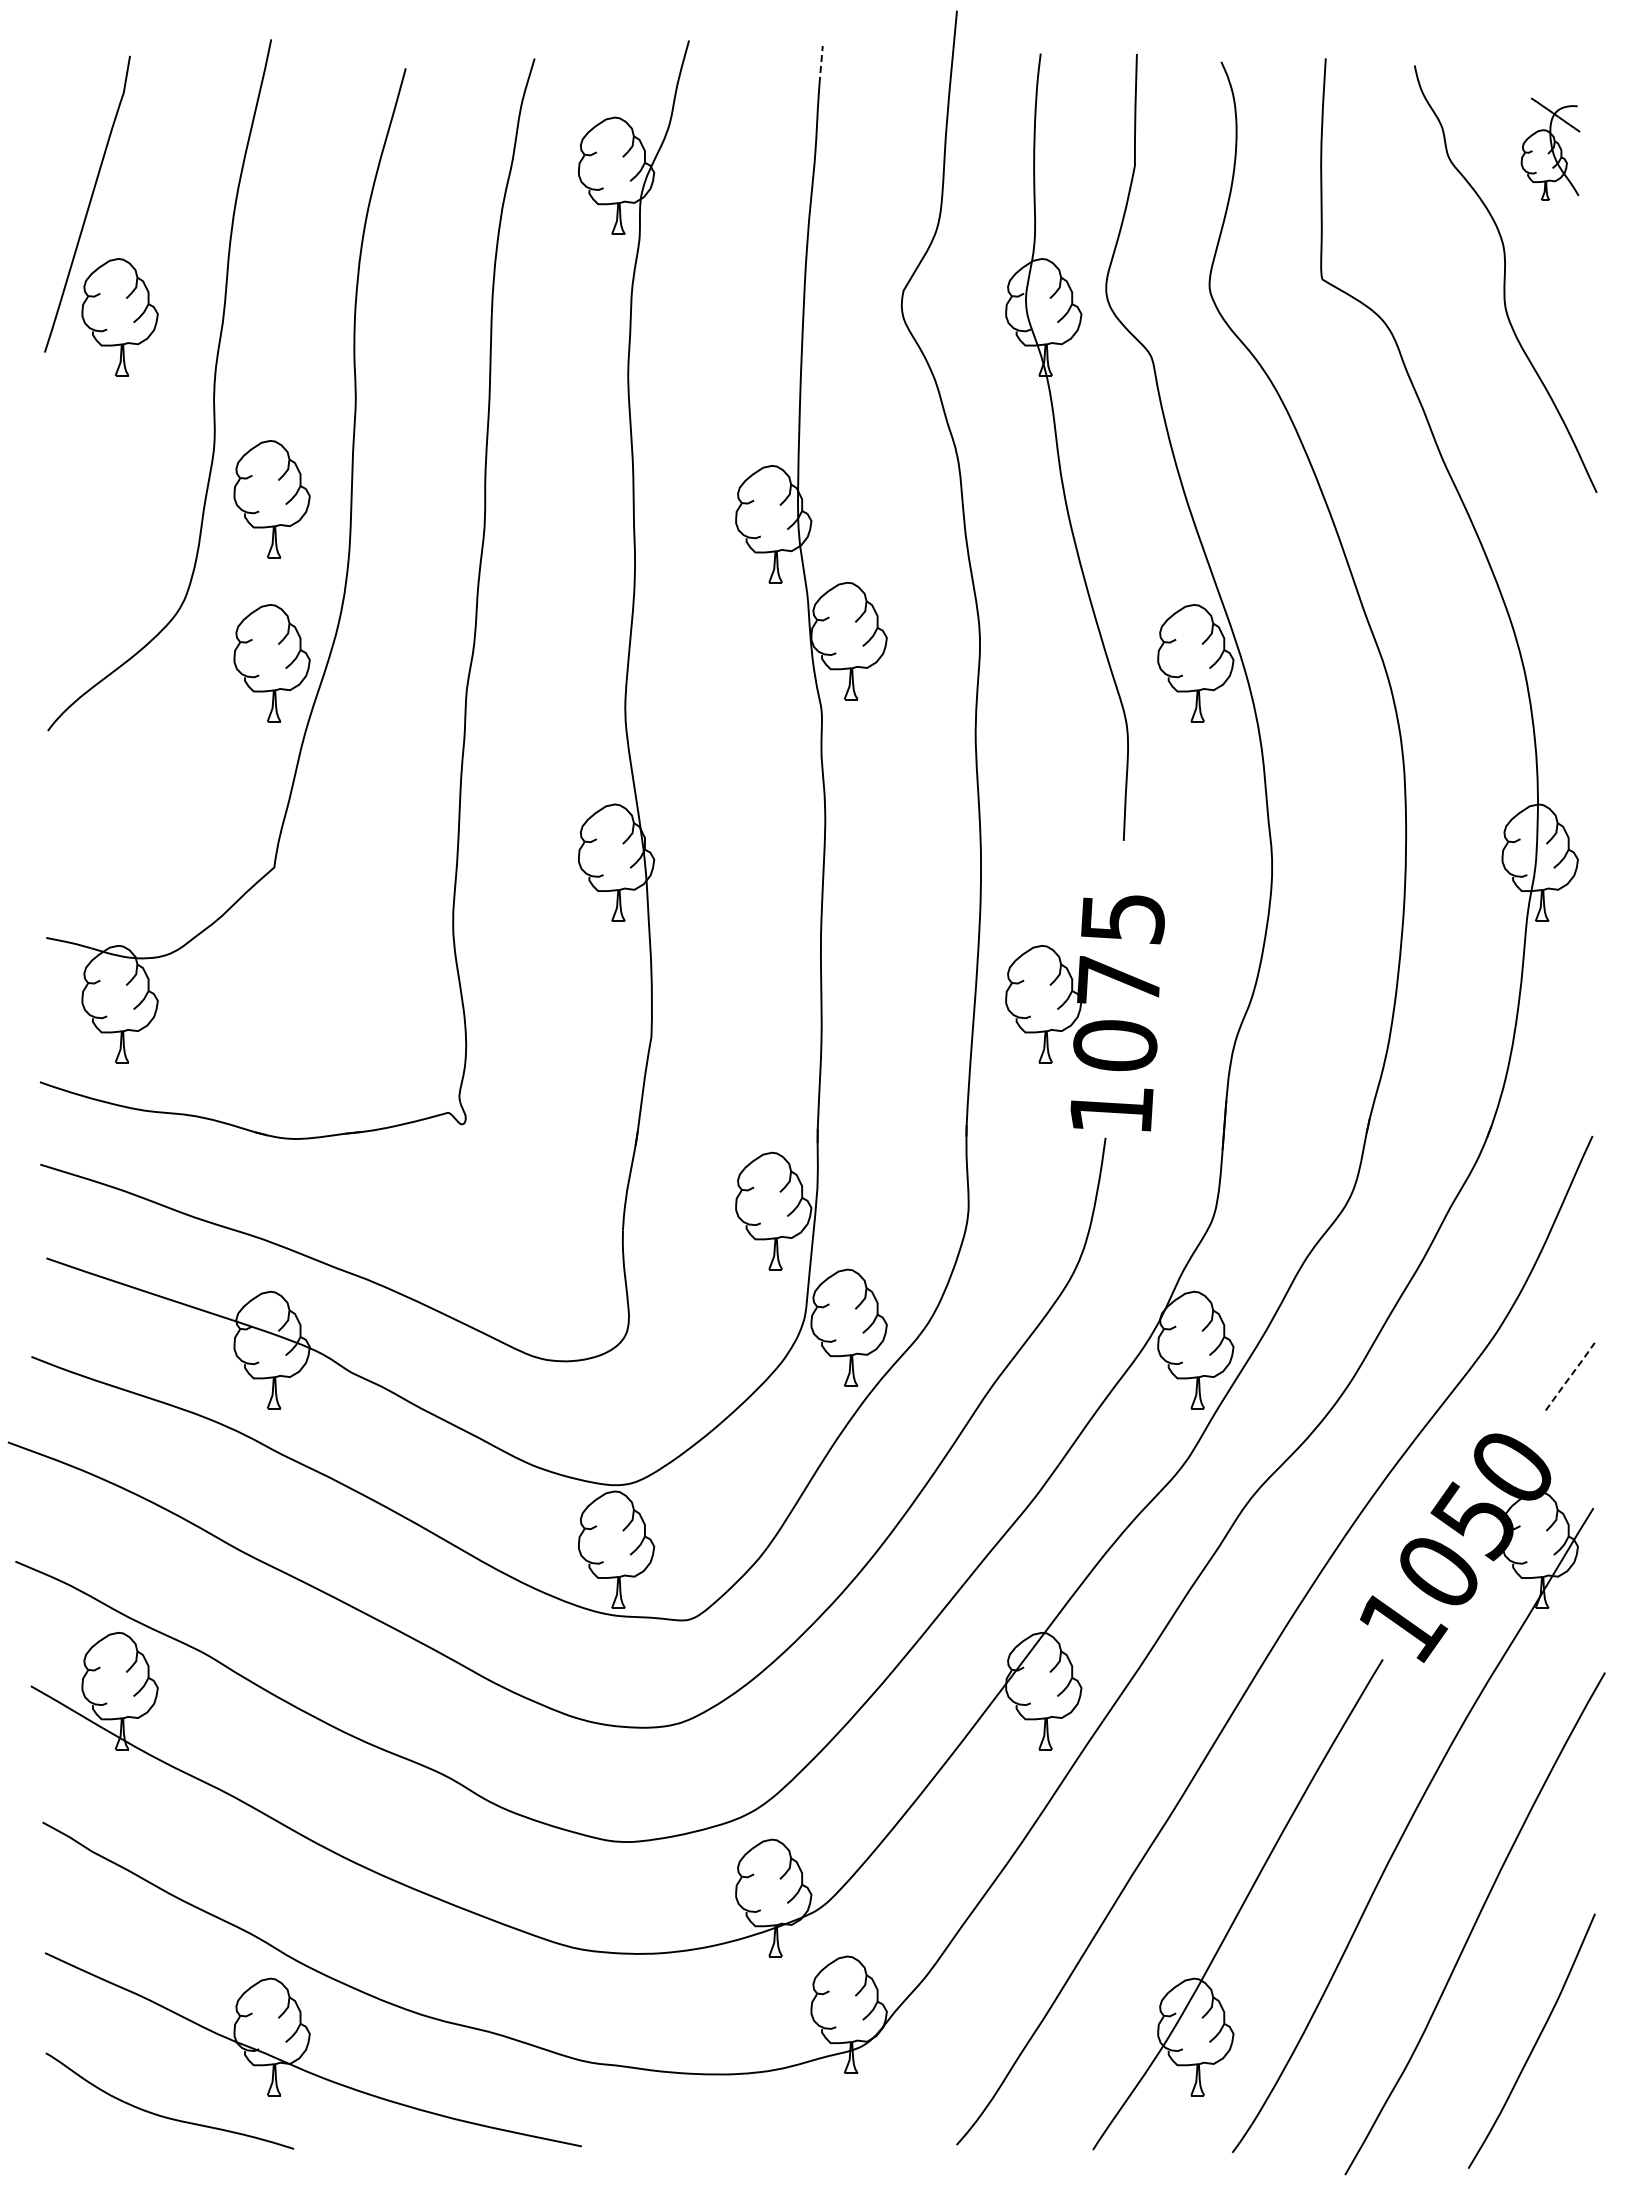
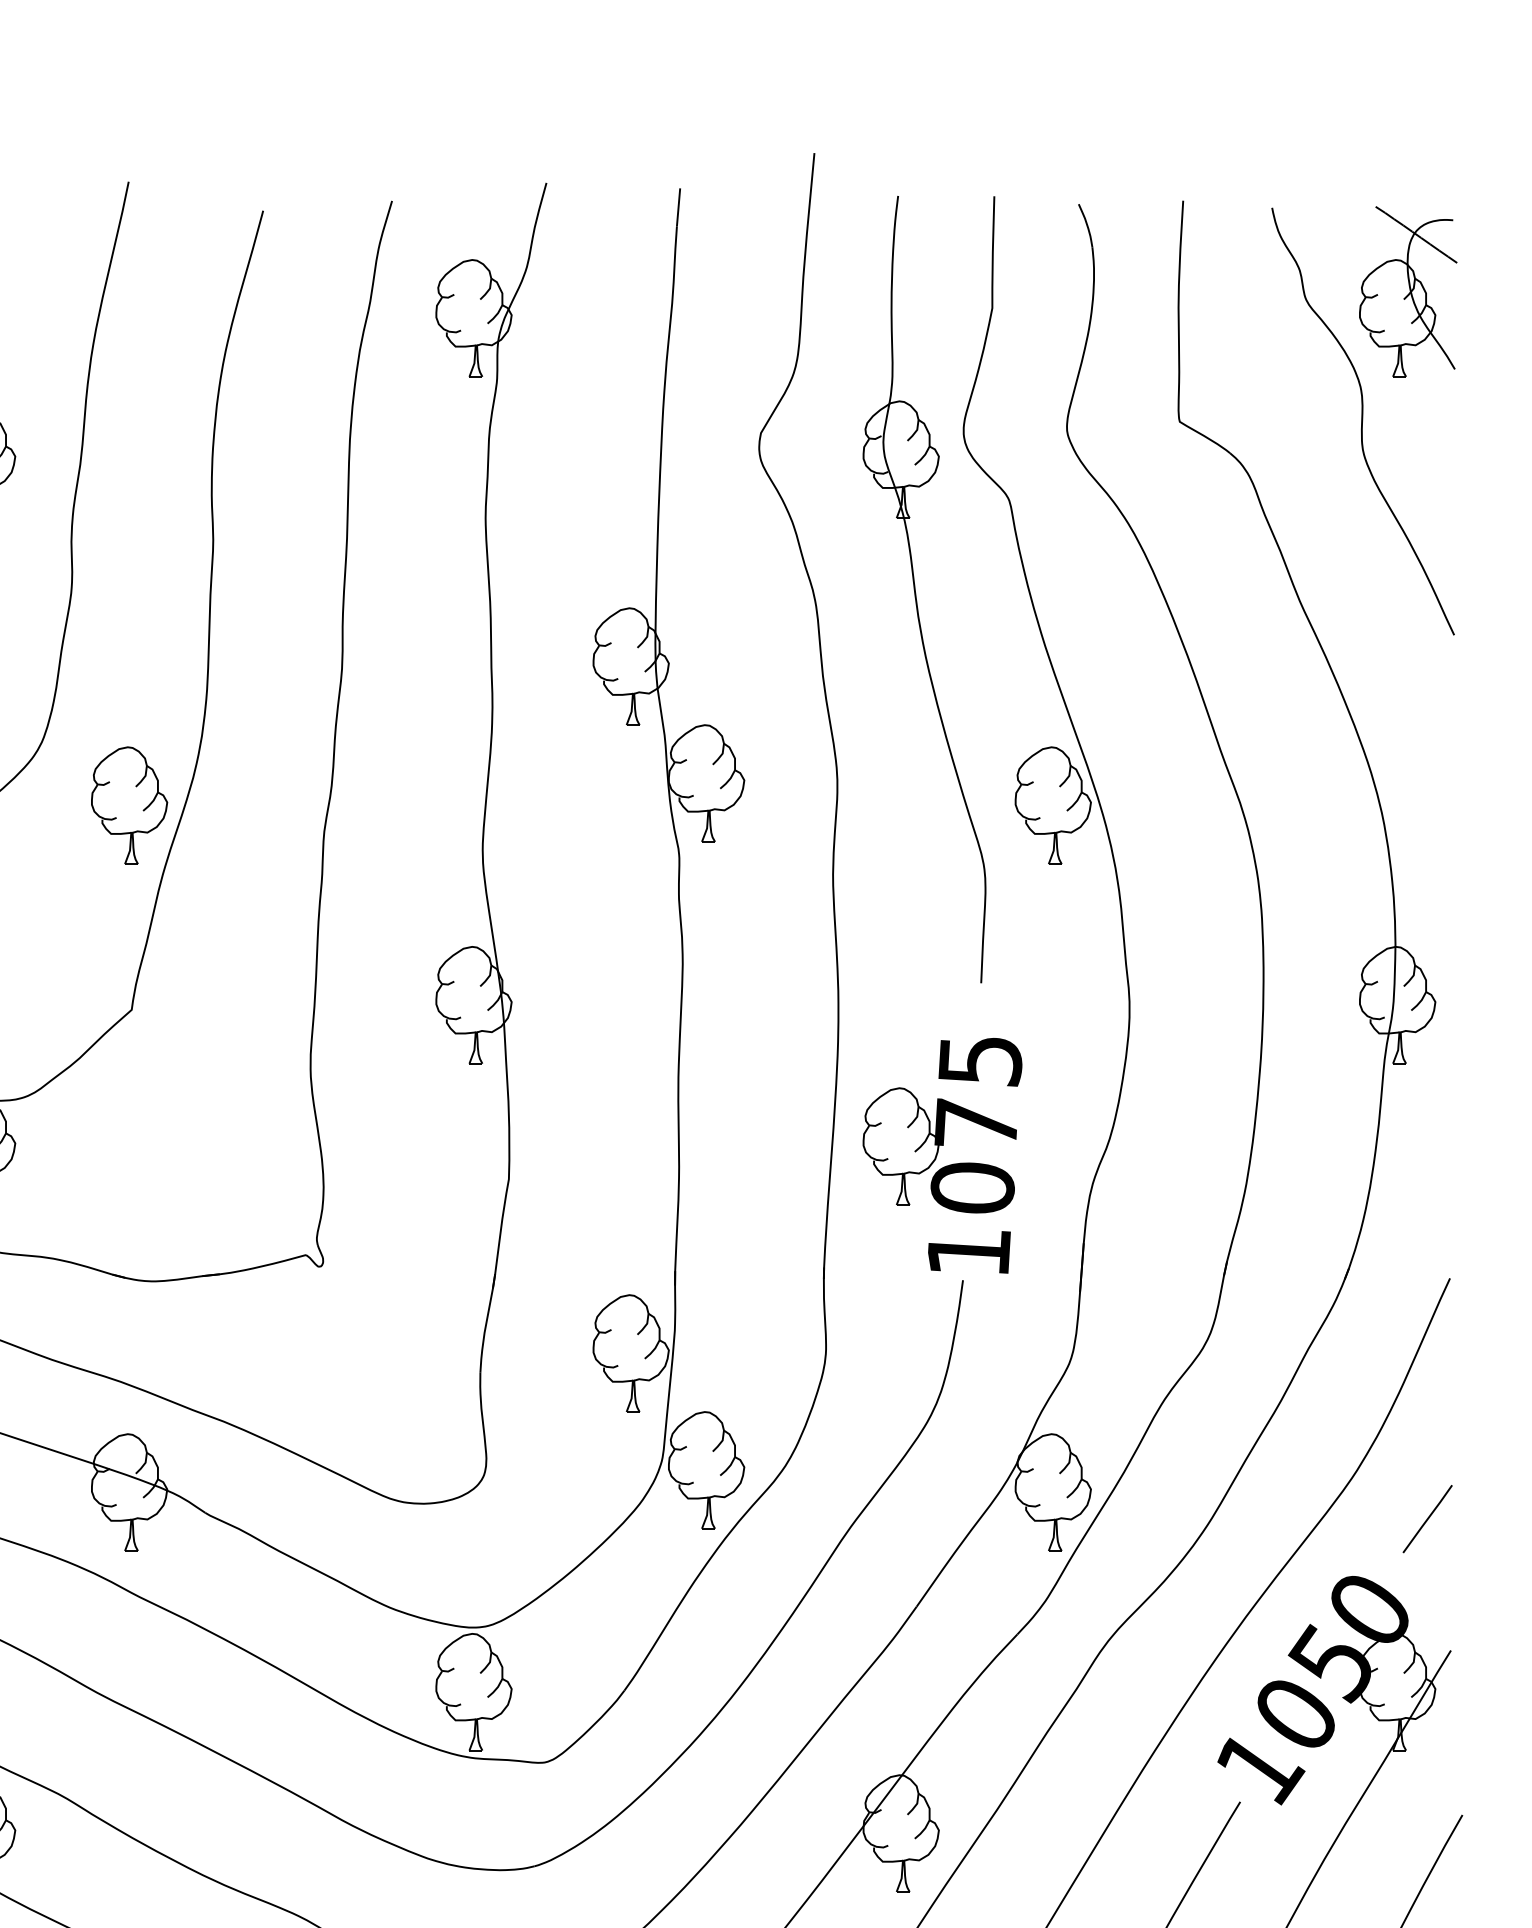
line: (821, 64) -> (678, 206), dashed -> solid
part: (1550, 148) -> (1407, 290), size x1.67
part: (271, 499) -> (128, 641), removed
line: (1570, 1376) -> (1427, 1518), dashed -> solid

